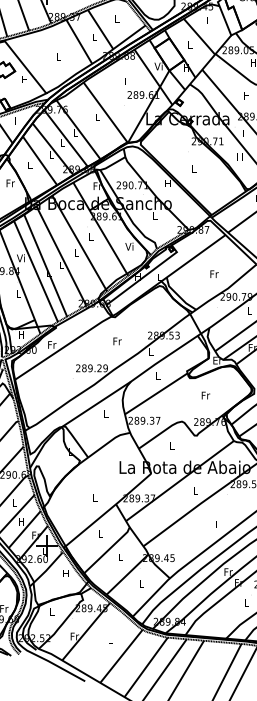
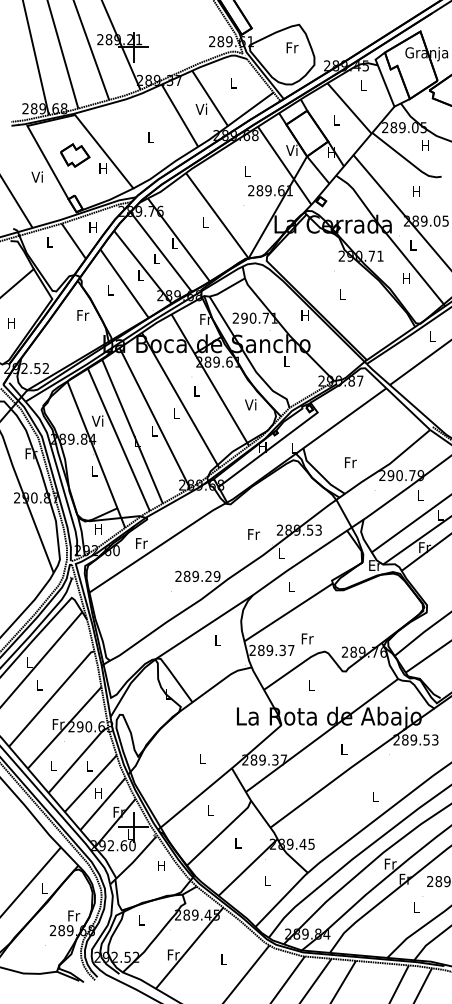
text: (94, 36) -> (201, 108), L -> Vi
text: (214, 274) -> (350, 462), moved
text: (117, 341) -> (253, 534), moved
text: (205, 395) -> (307, 638), moved

